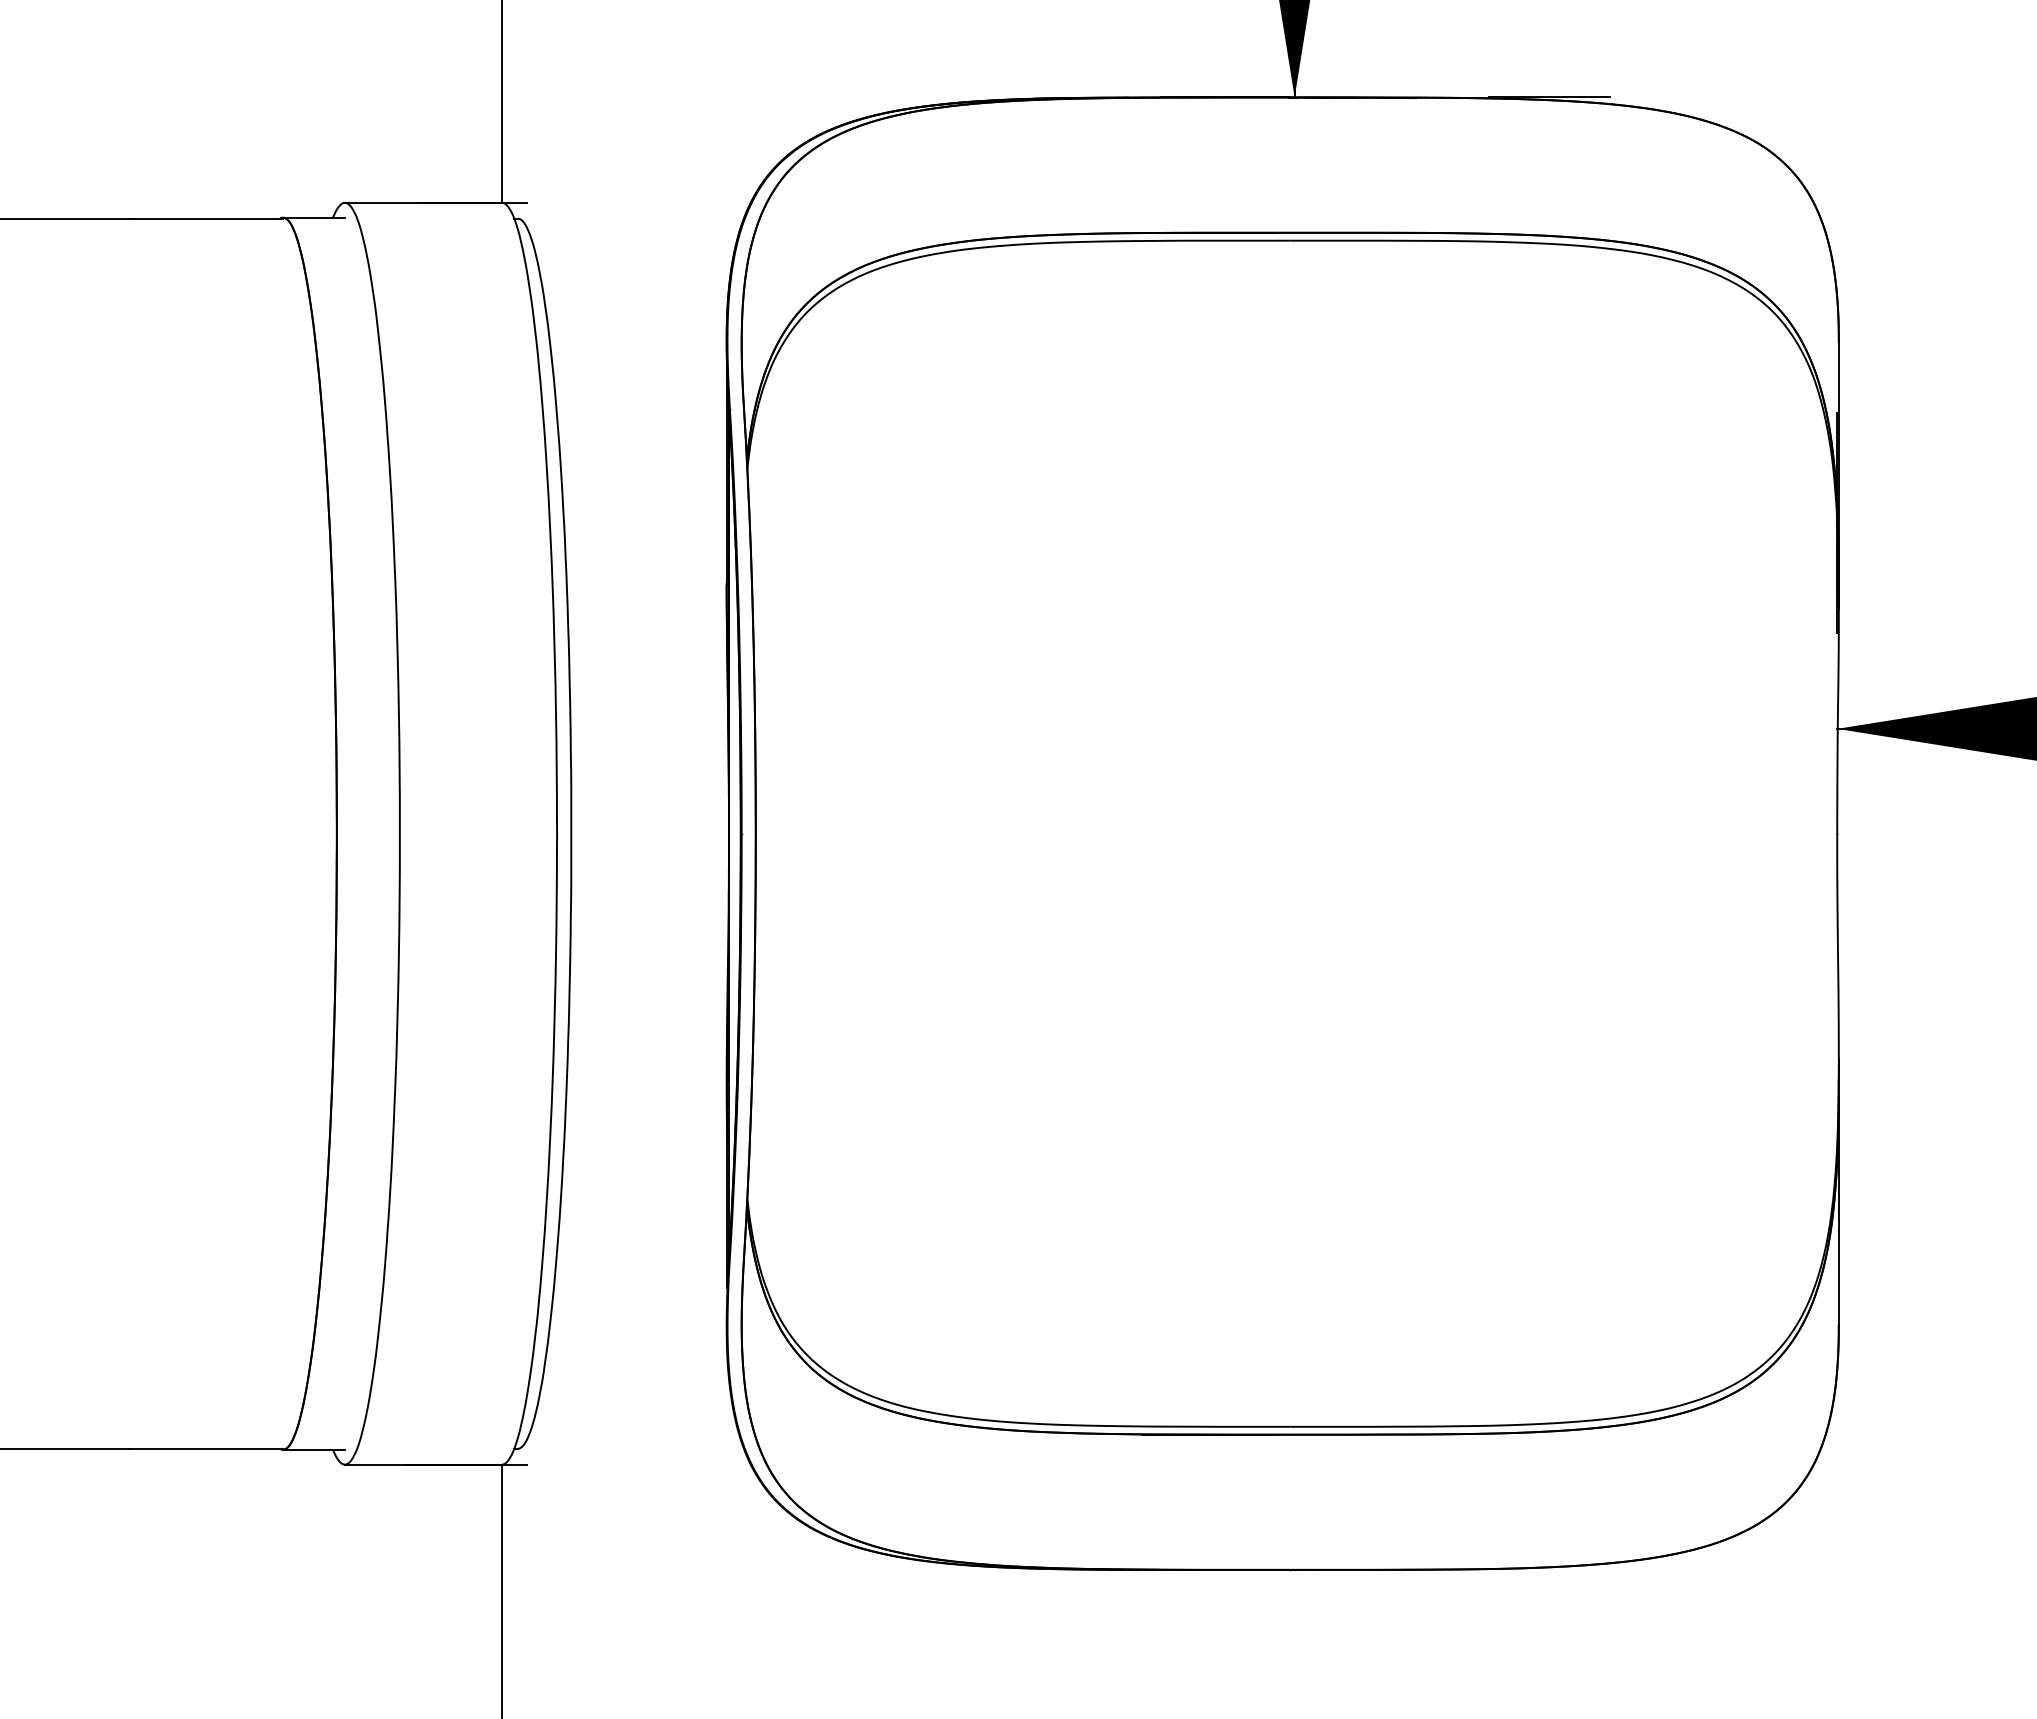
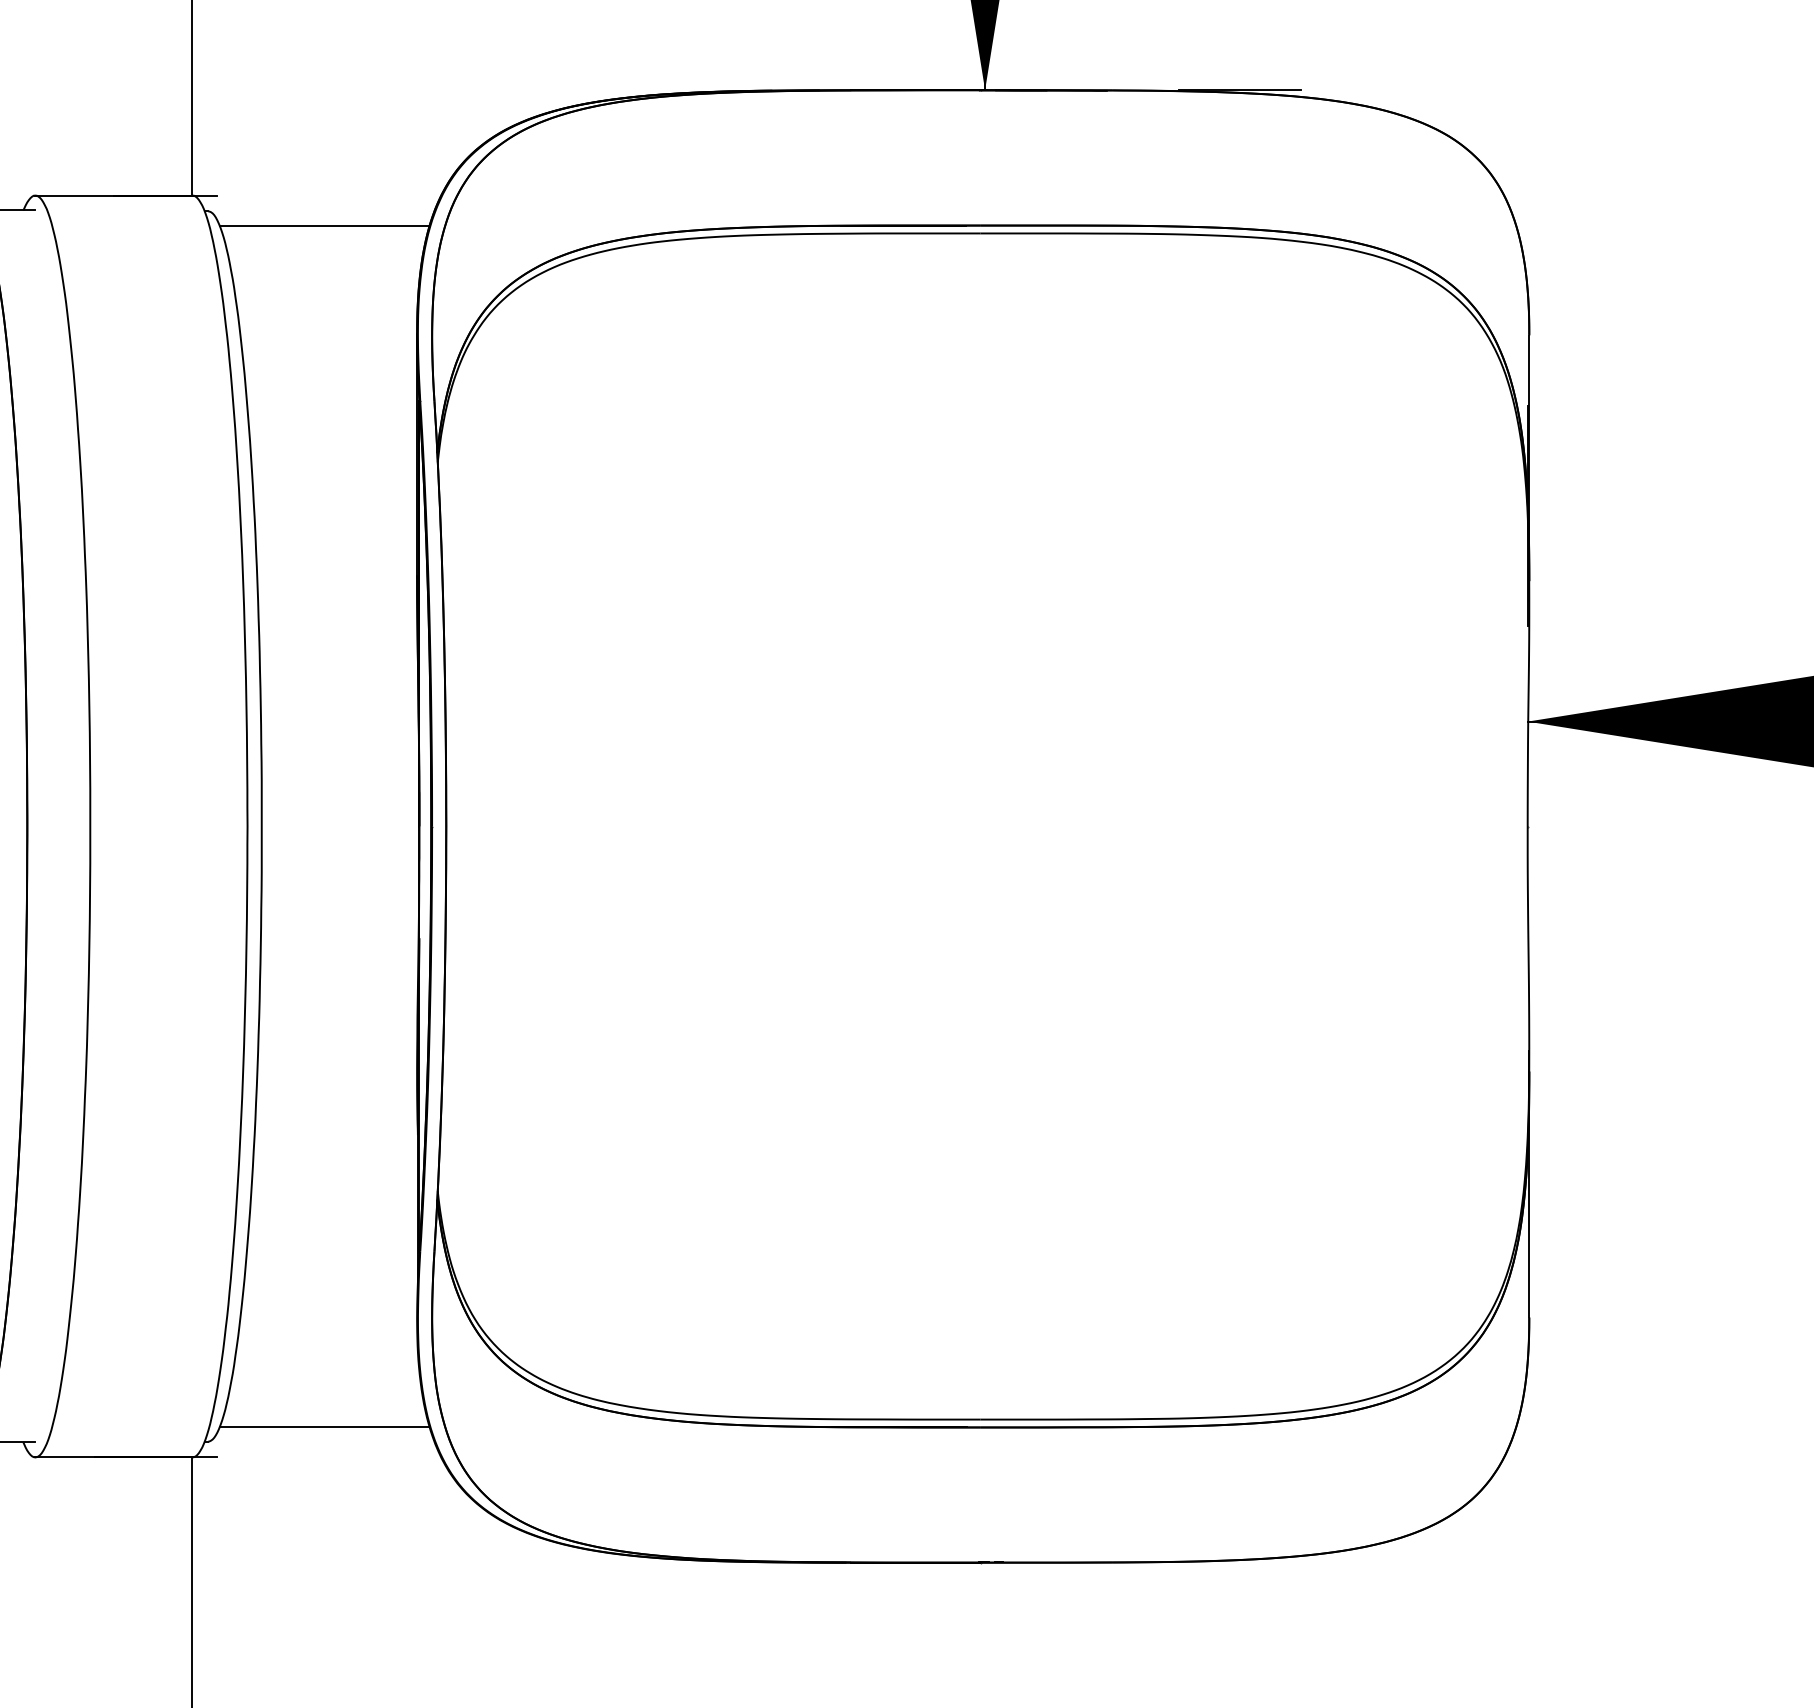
line: (634, 232) -> (324, 225), added
line: (634, 1434) -> (324, 1427), added

